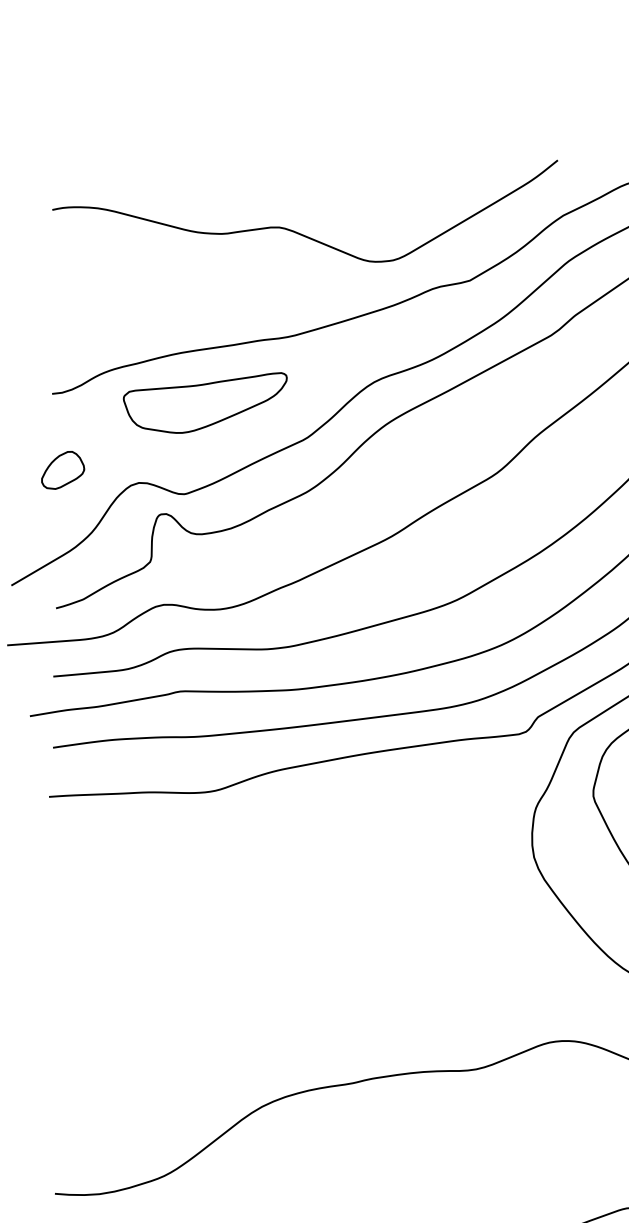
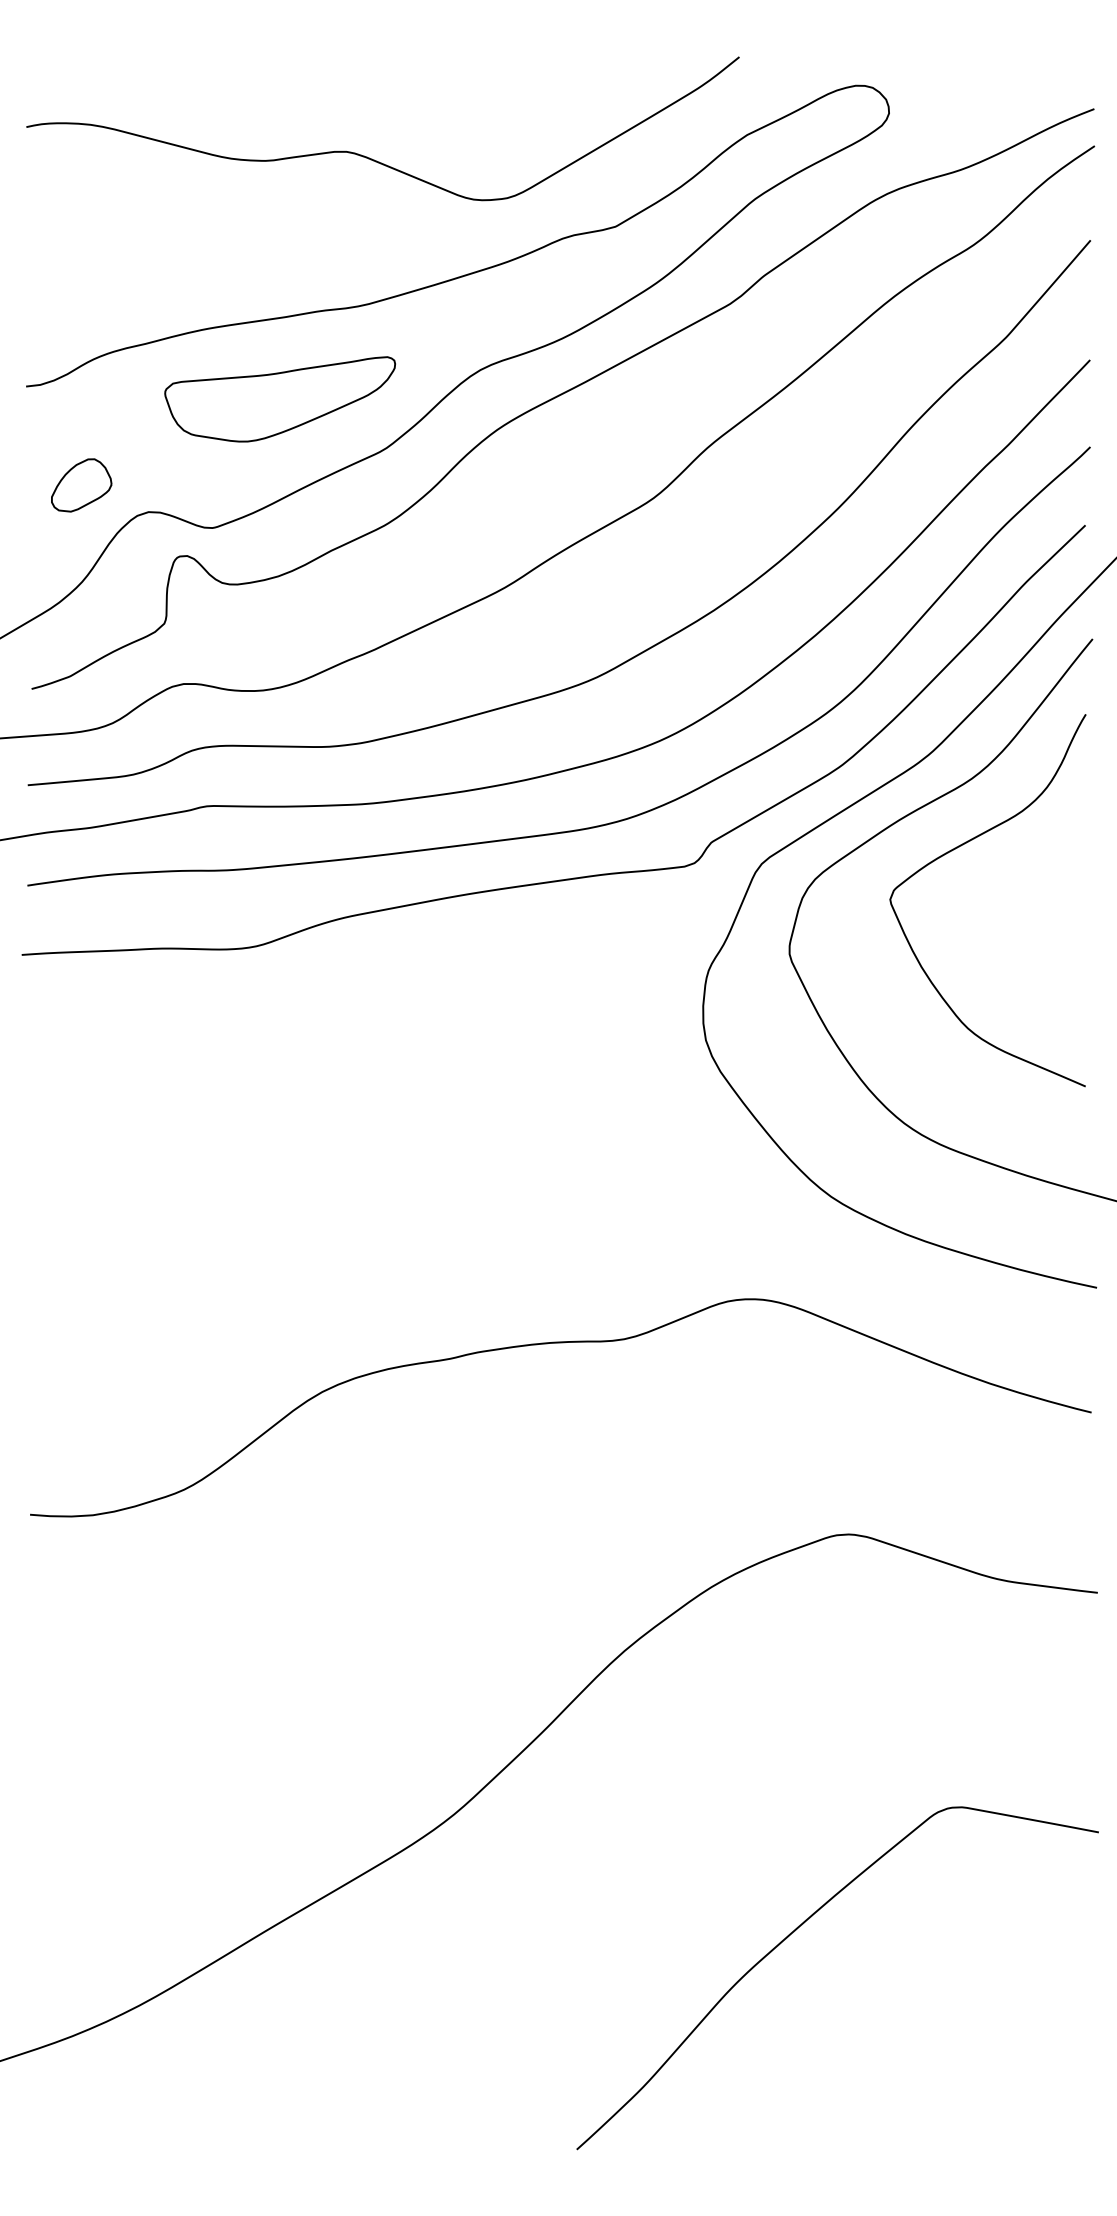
part: (204, 403) -> (279, 399), moved
part: (63, 470) -> (81, 485), moved

